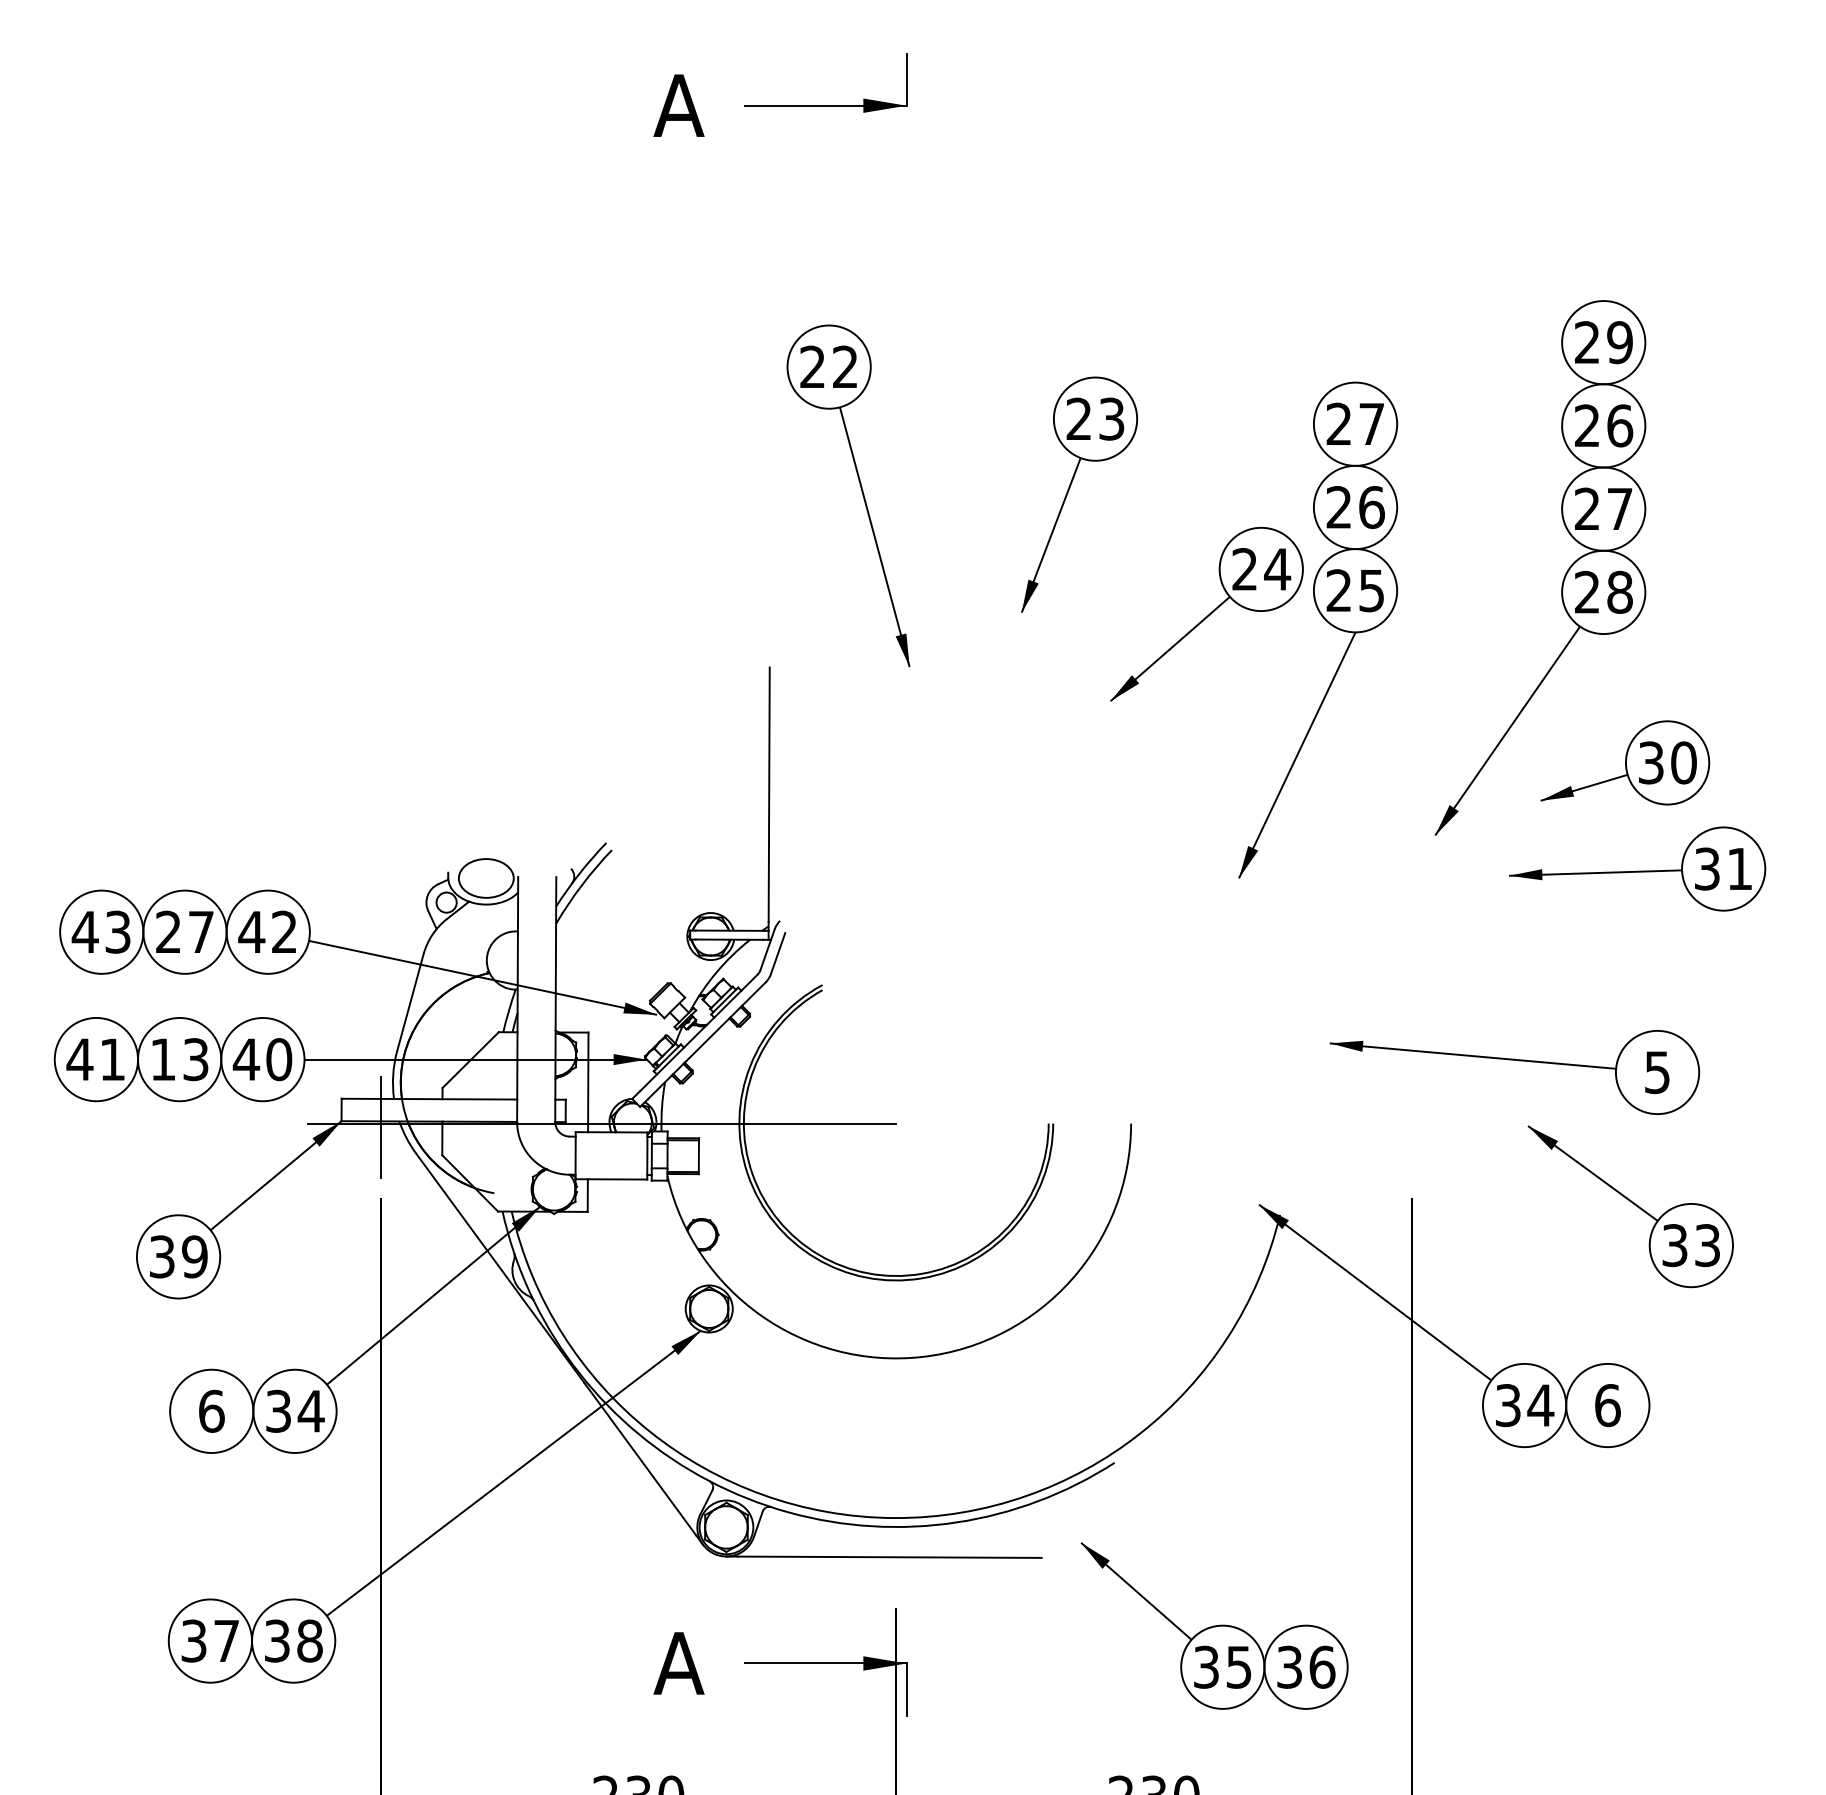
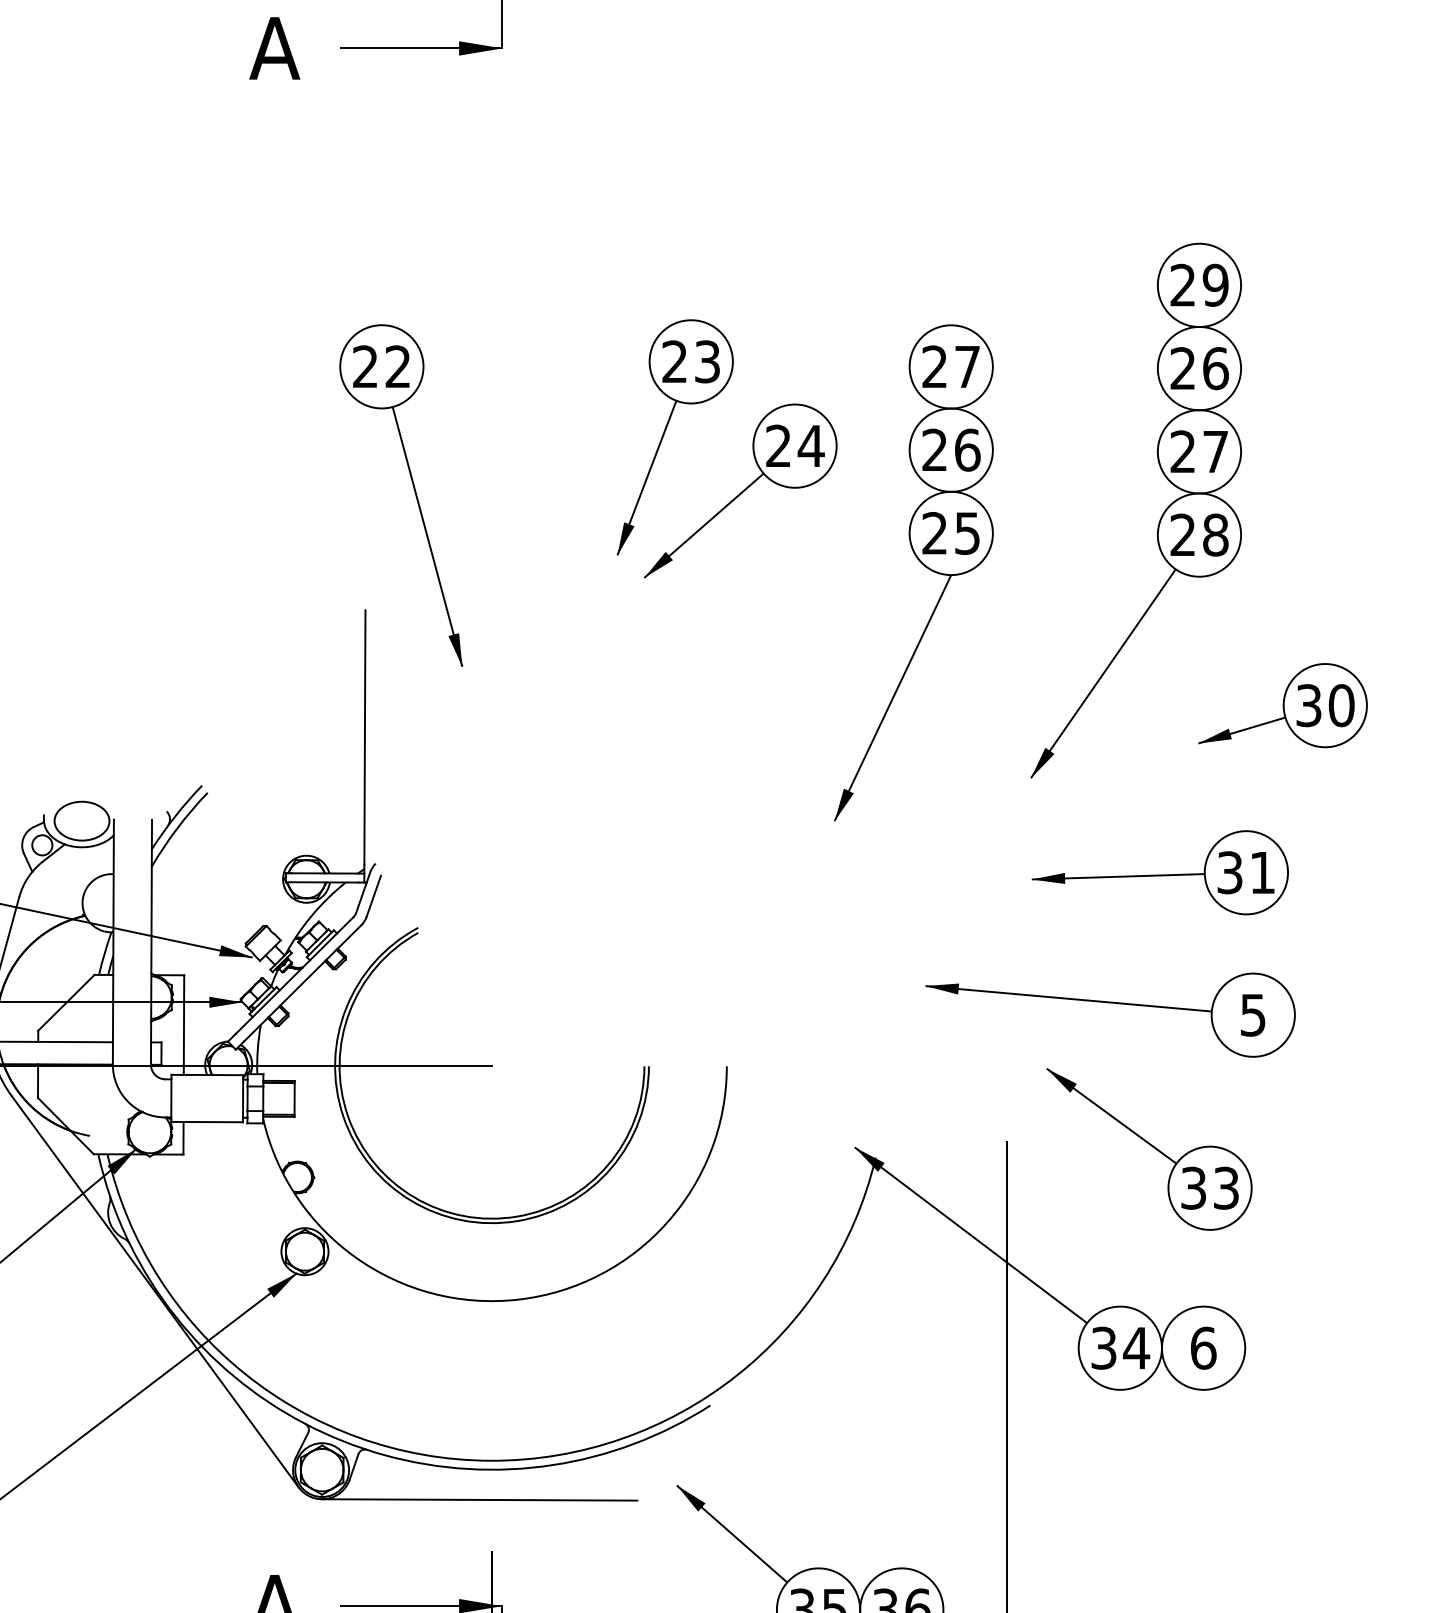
part: (861, 492) -> (414, 492), moved
part: (1206, 613) -> (740, 490), moved
part: (1625, 762) -> (1283, 705), moved
part: (1637, 868) -> (1160, 872), moved
part: (1630, 1206) -> (1149, 1149), moved

